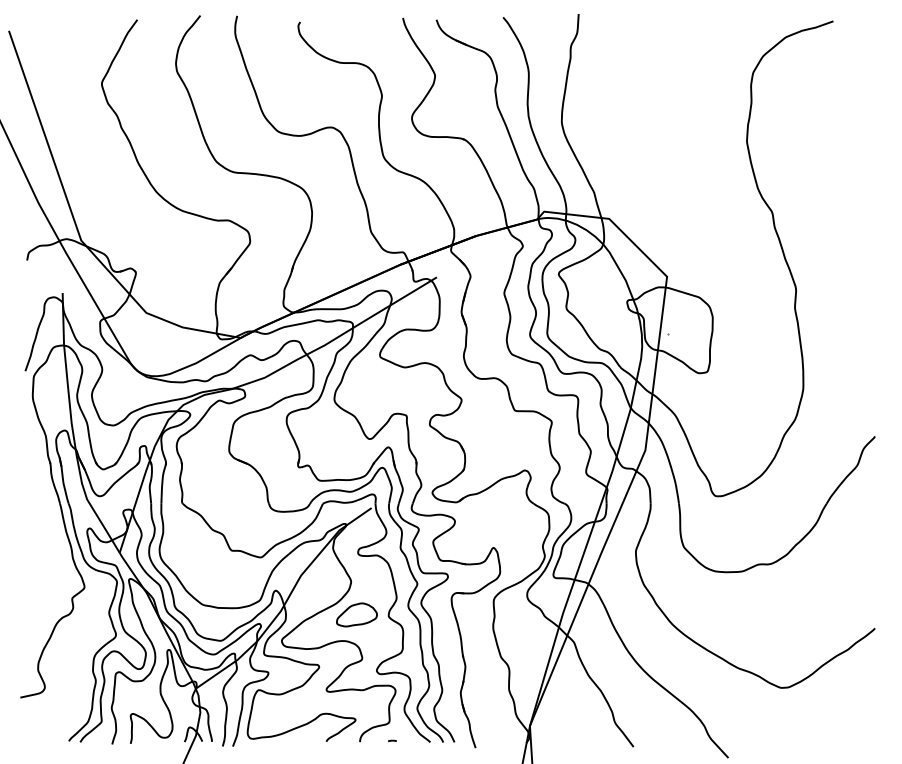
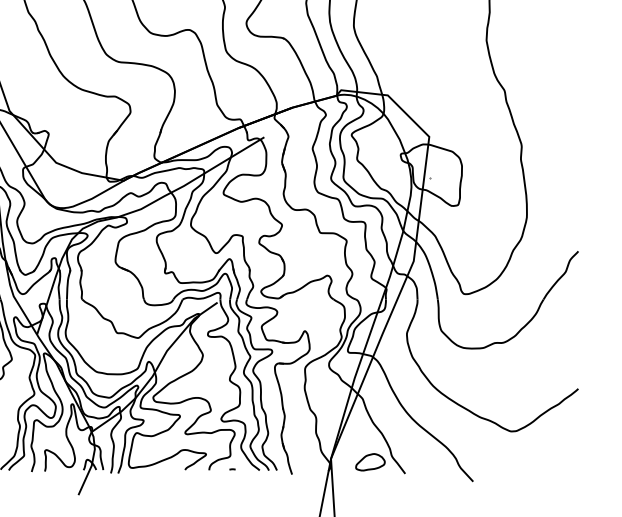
part: (356, 614) -> (370, 461), moved

